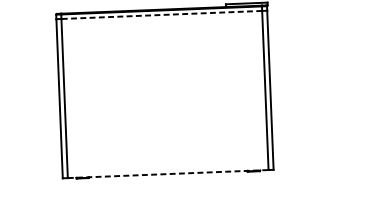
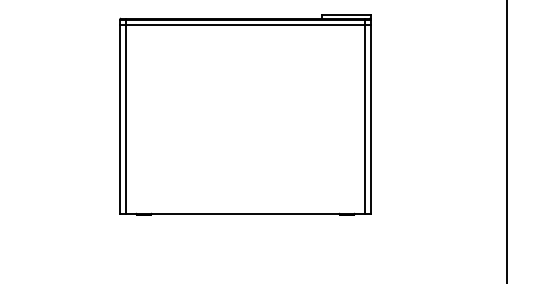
line: (161, 14) -> (244, 24), dashed -> solid
line: (168, 173) -> (245, 213), dashed -> solid

